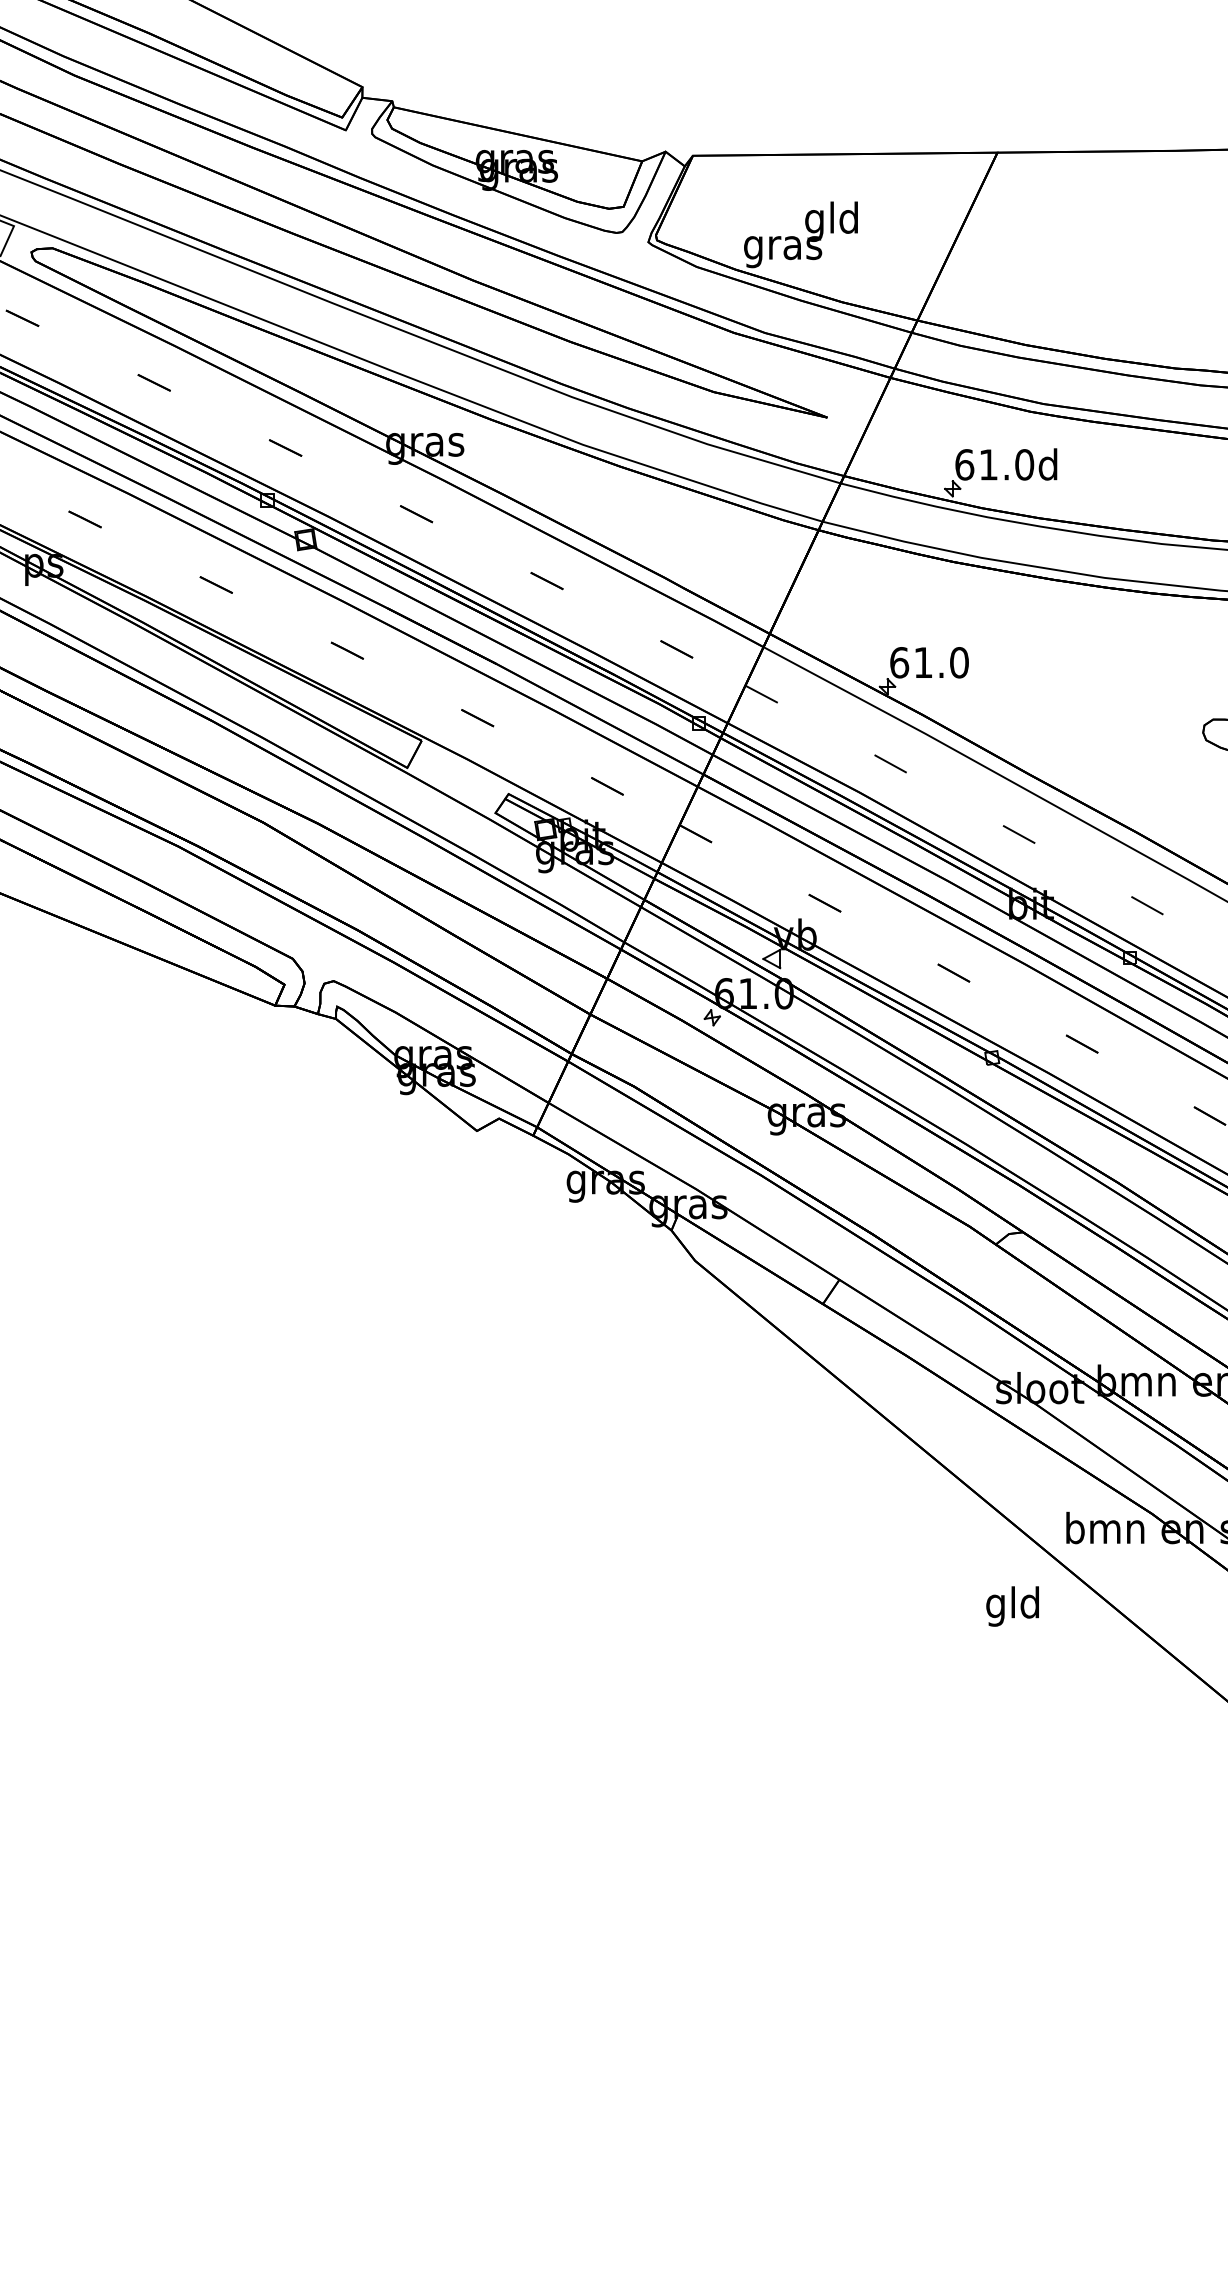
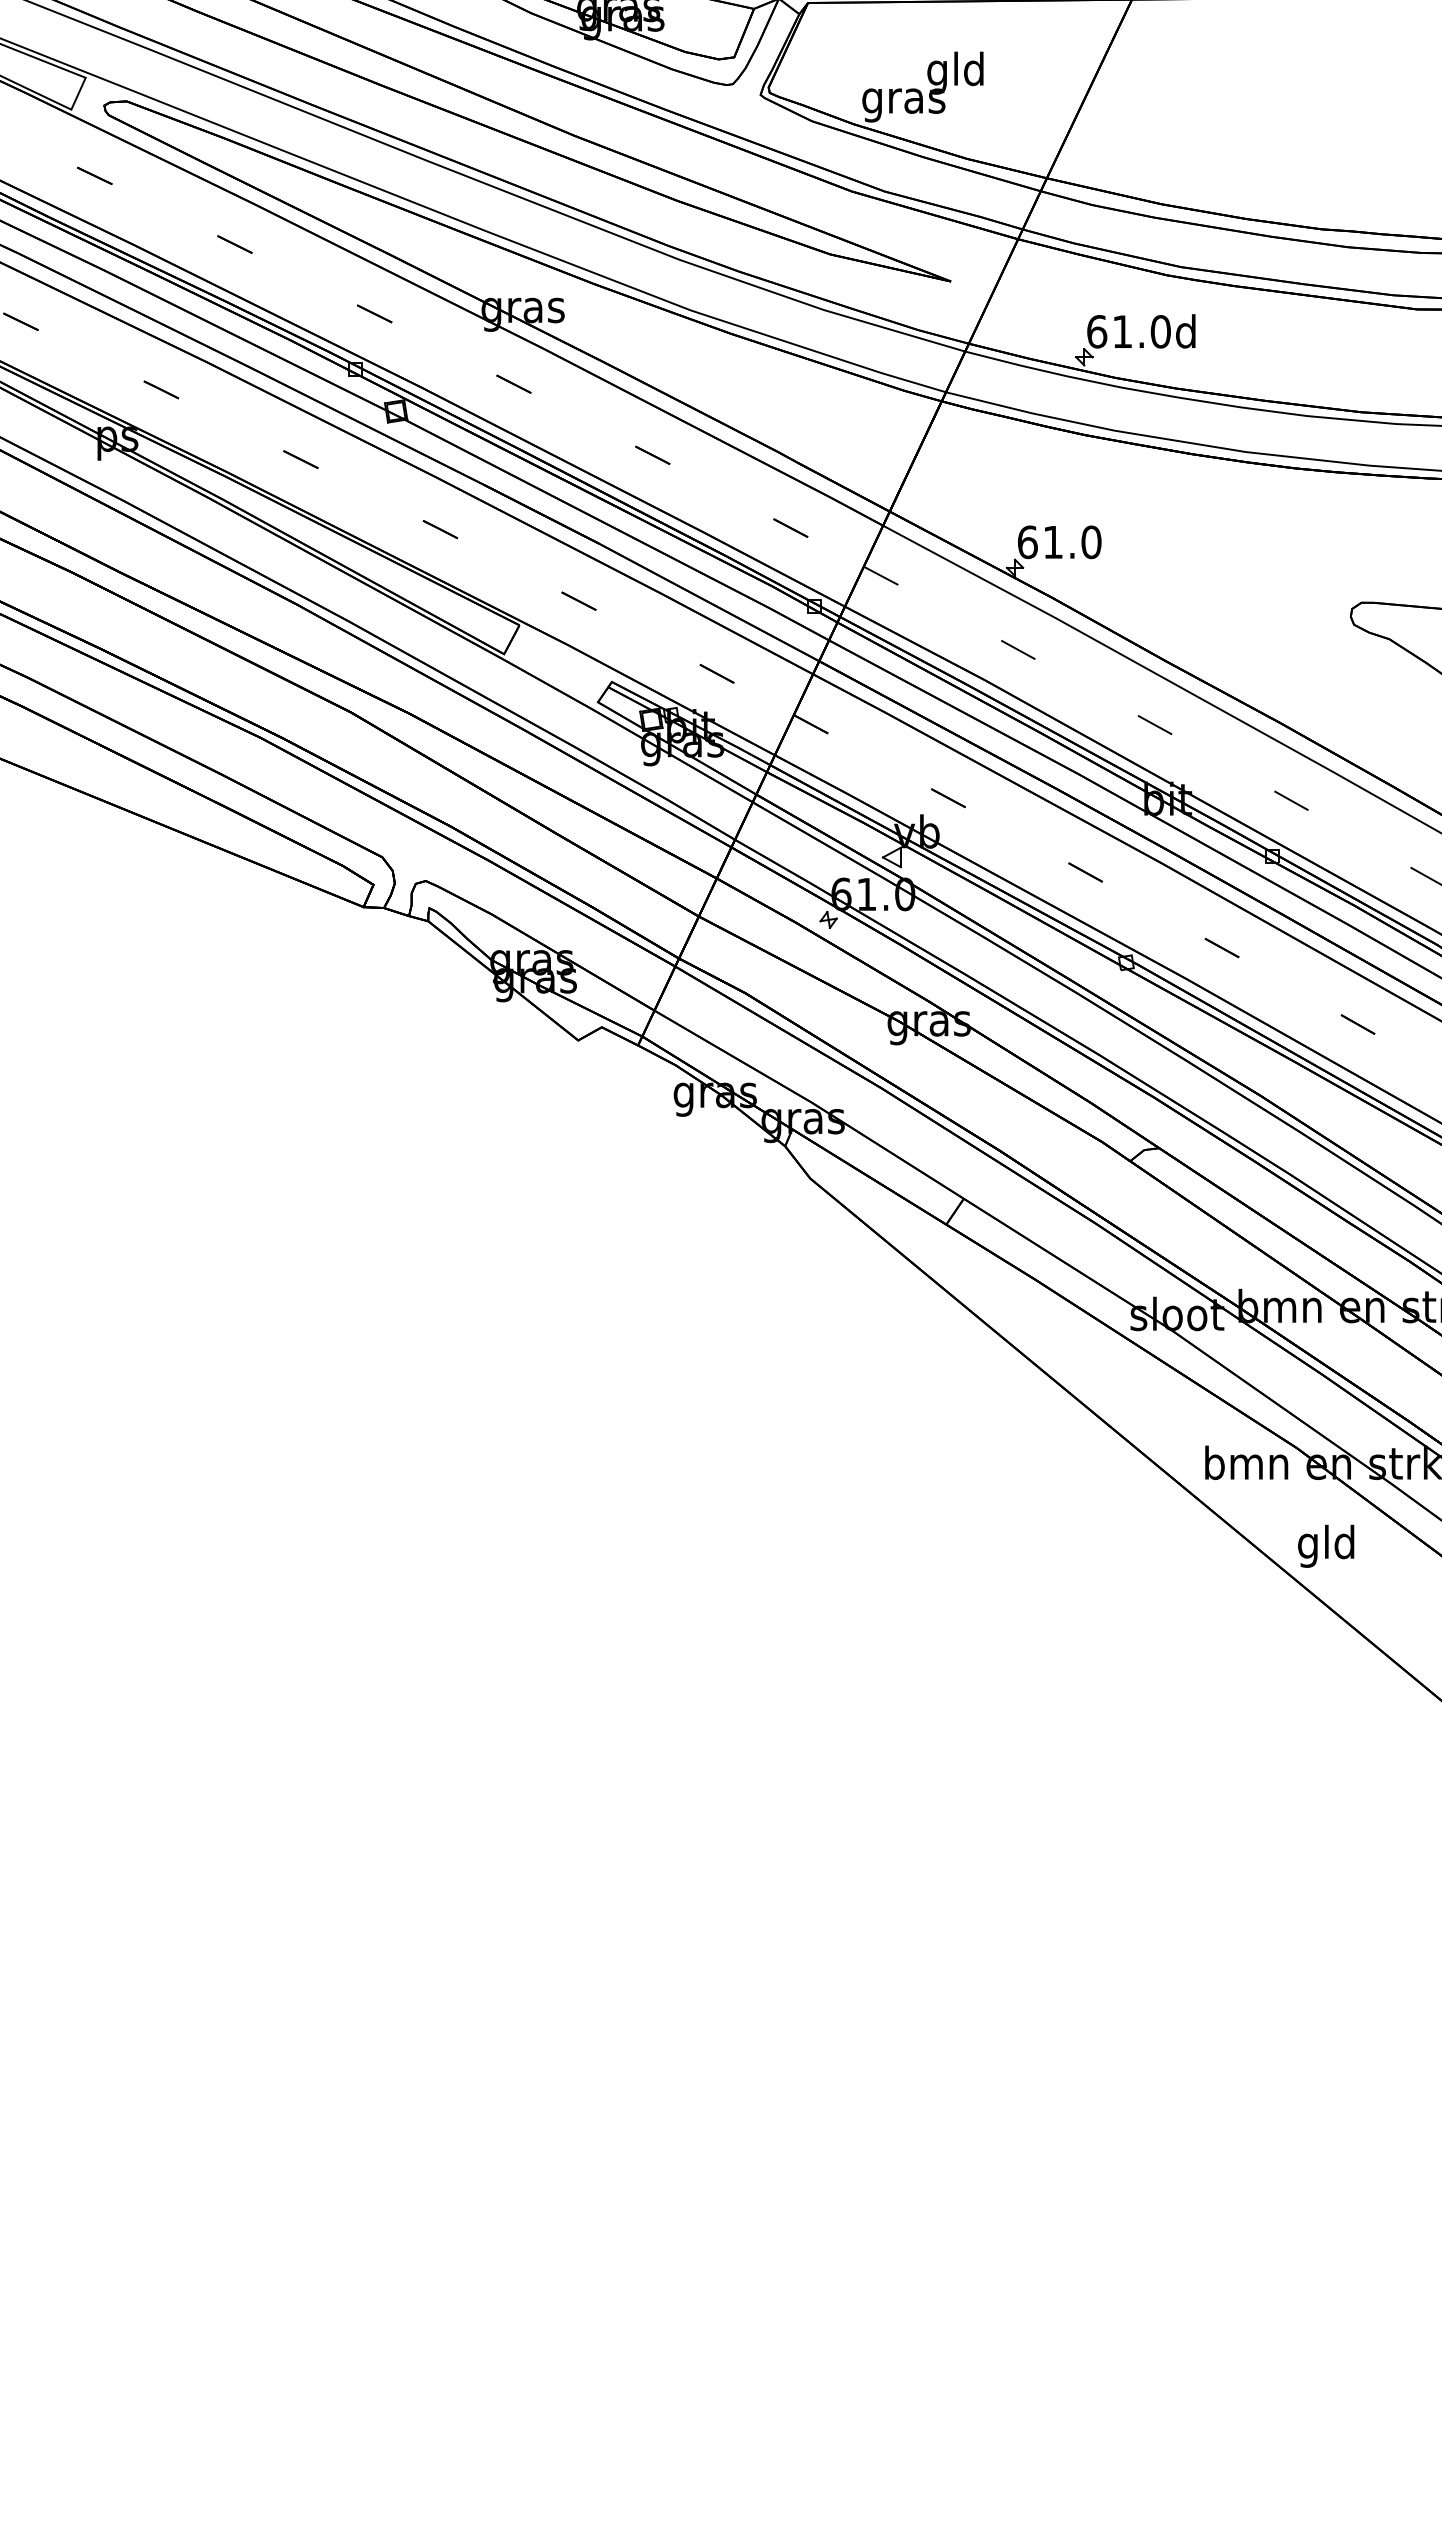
text: (1013, 1605) -> (1326, 1545), moved

